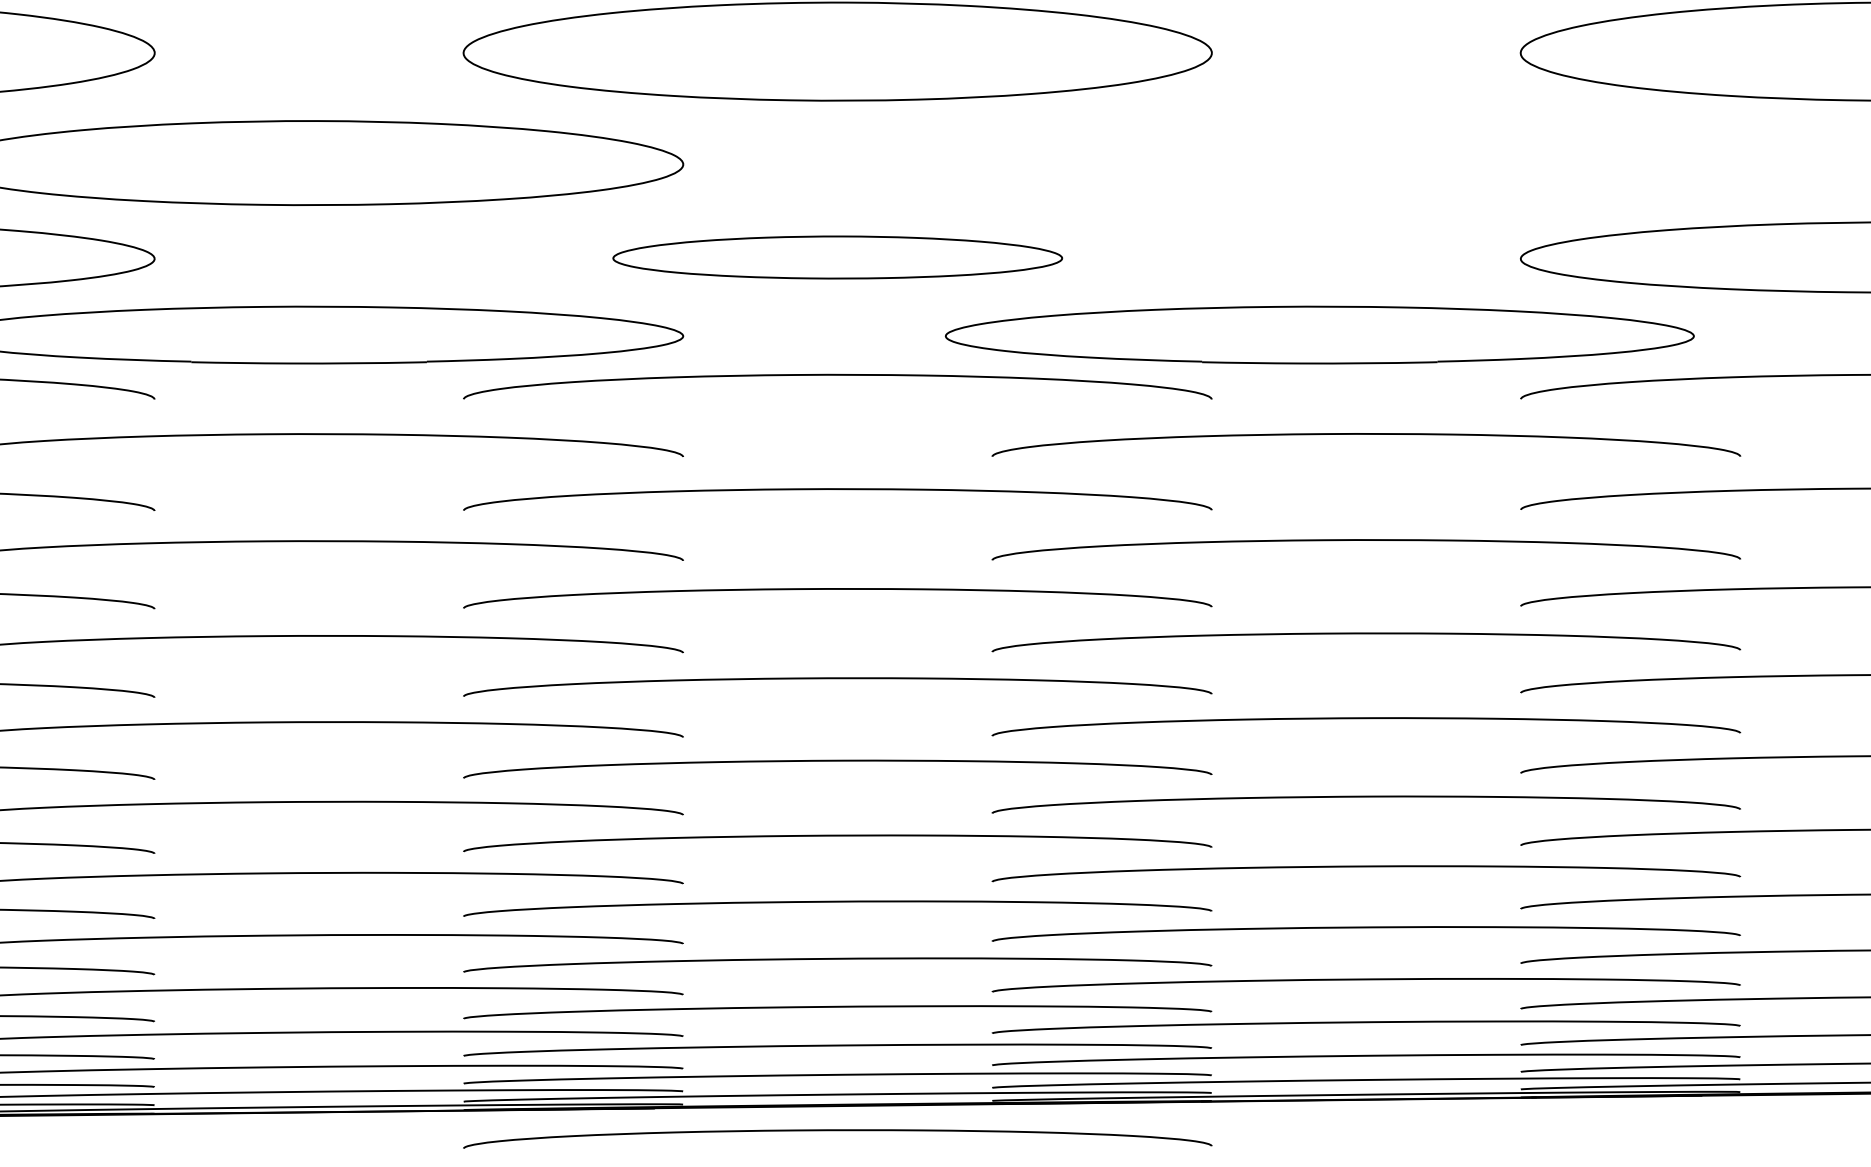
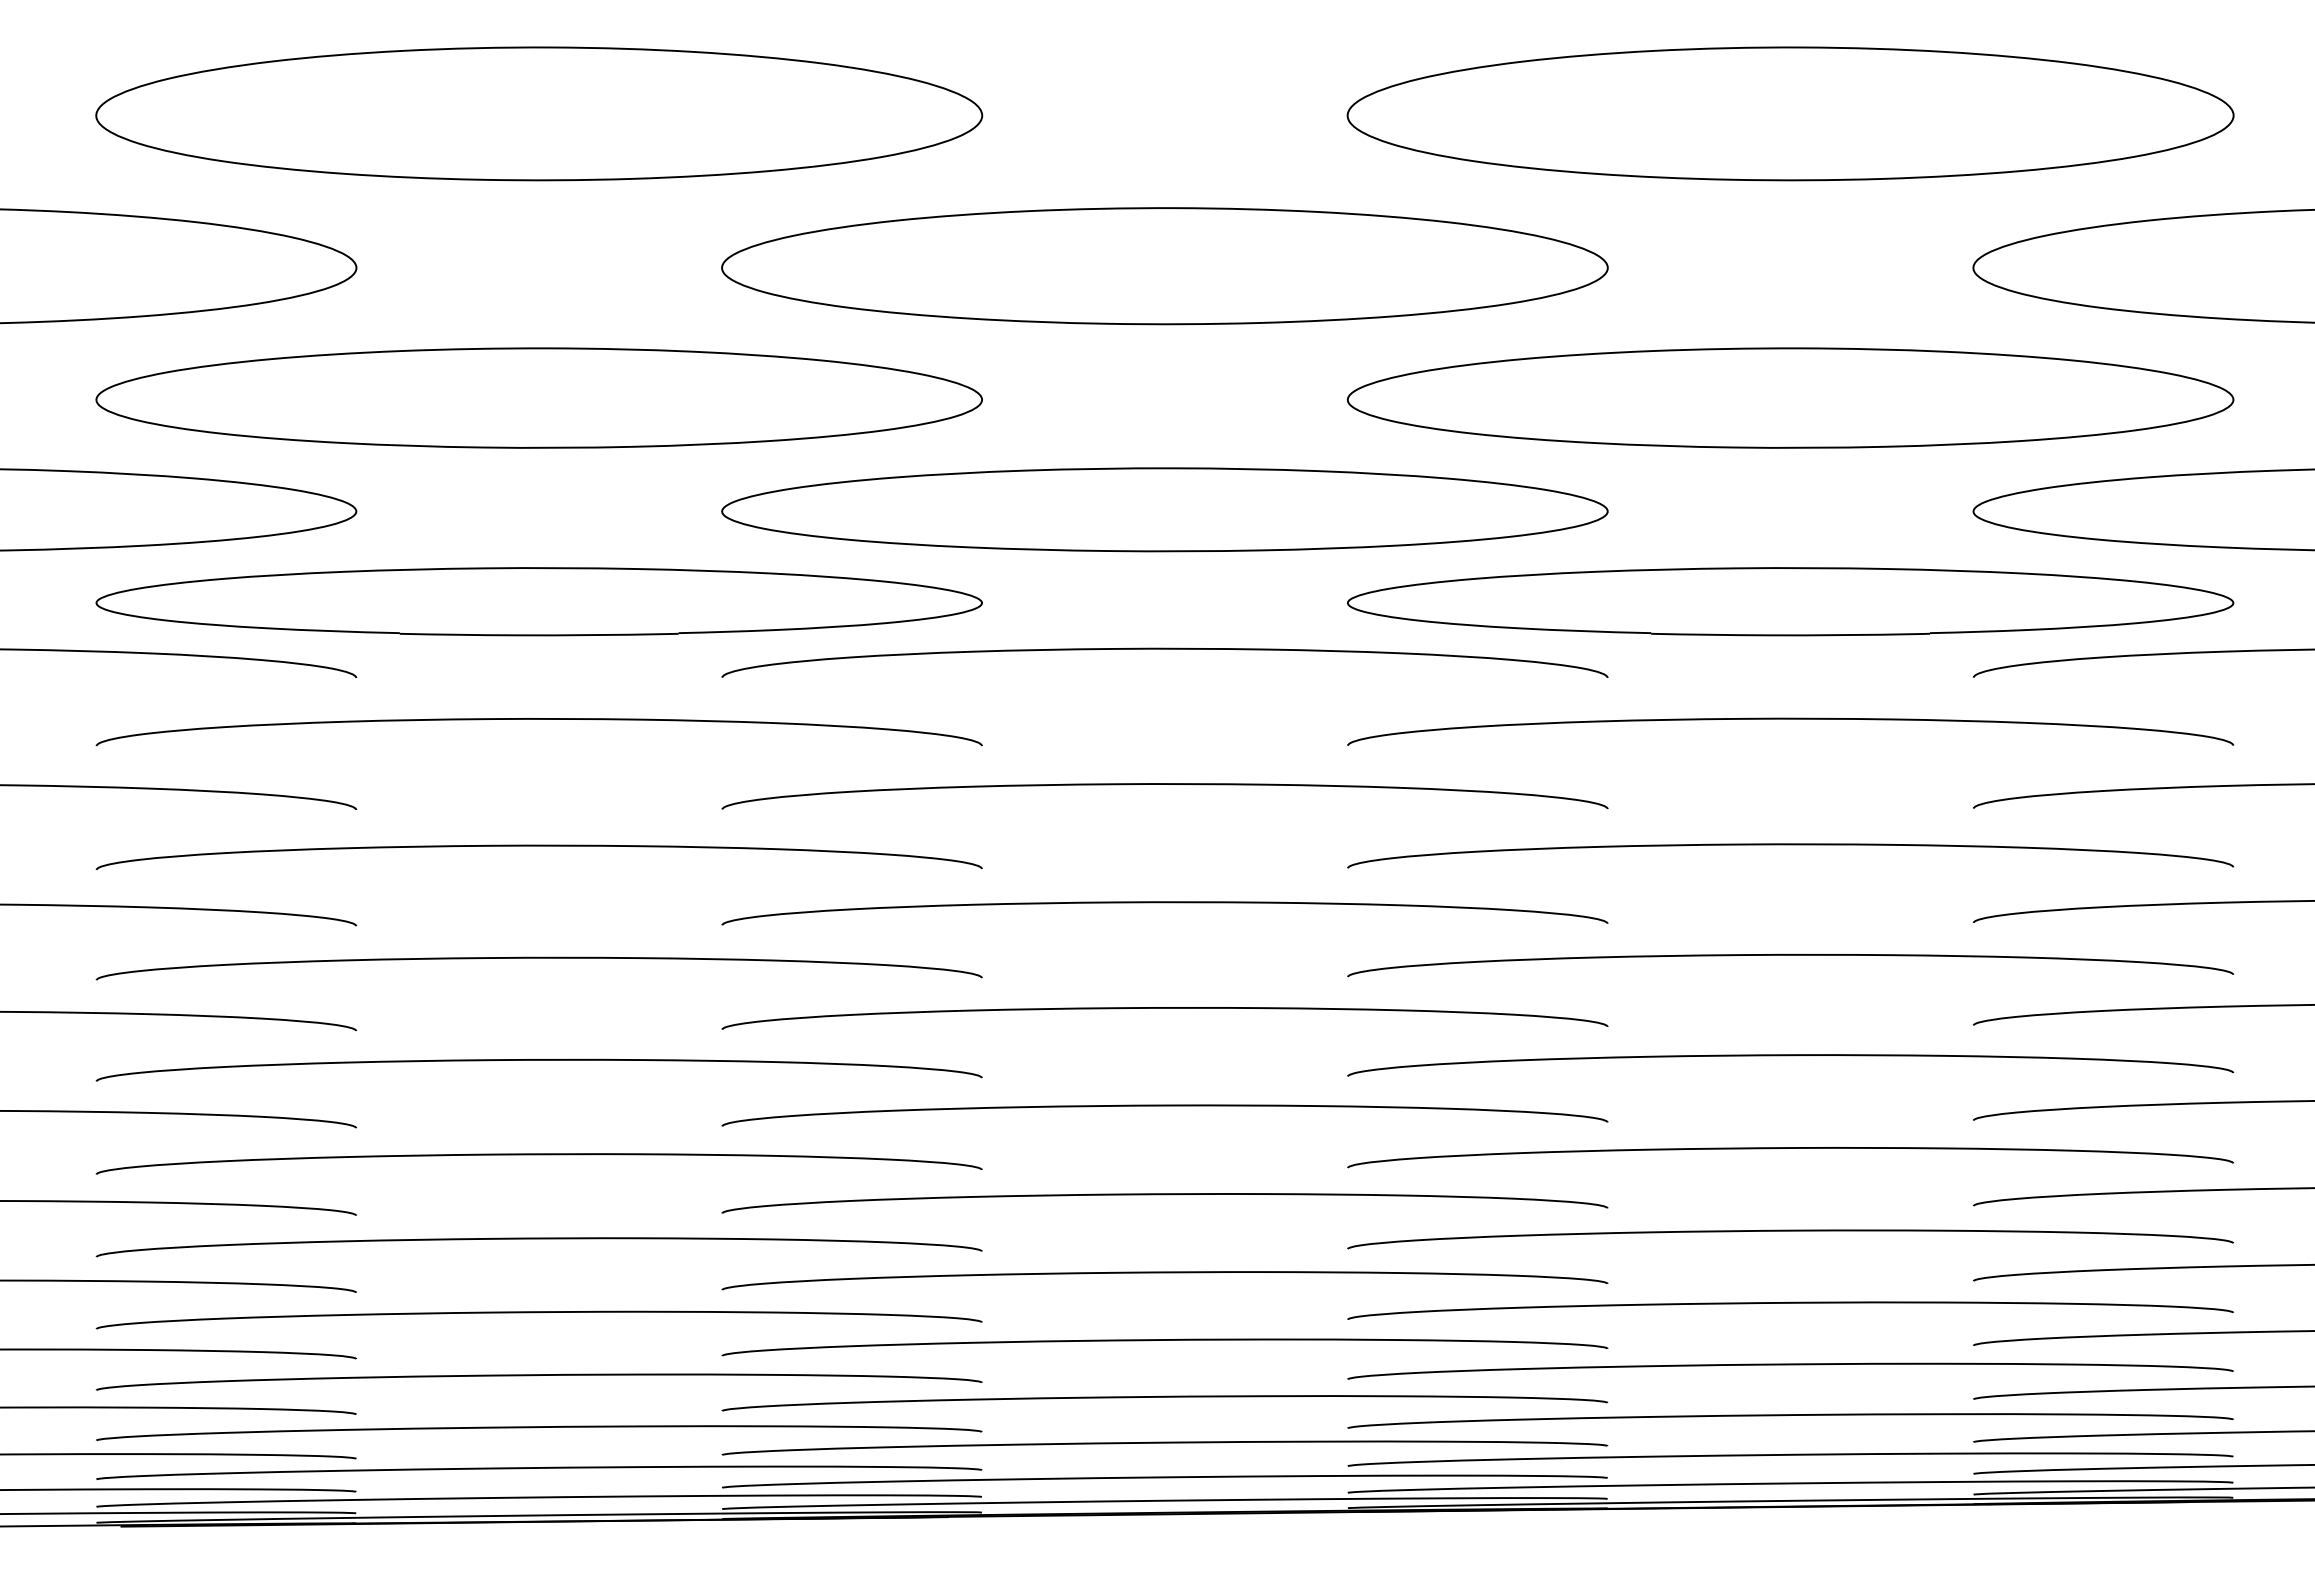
part: (1366, 162) -> (1790, 397), added
part: (837, 257) -> (1164, 509), size x1.67
part: (1319, 334) -> (1790, 601), moved
curve: (837, 1130) -> (1164, 1543), removed

